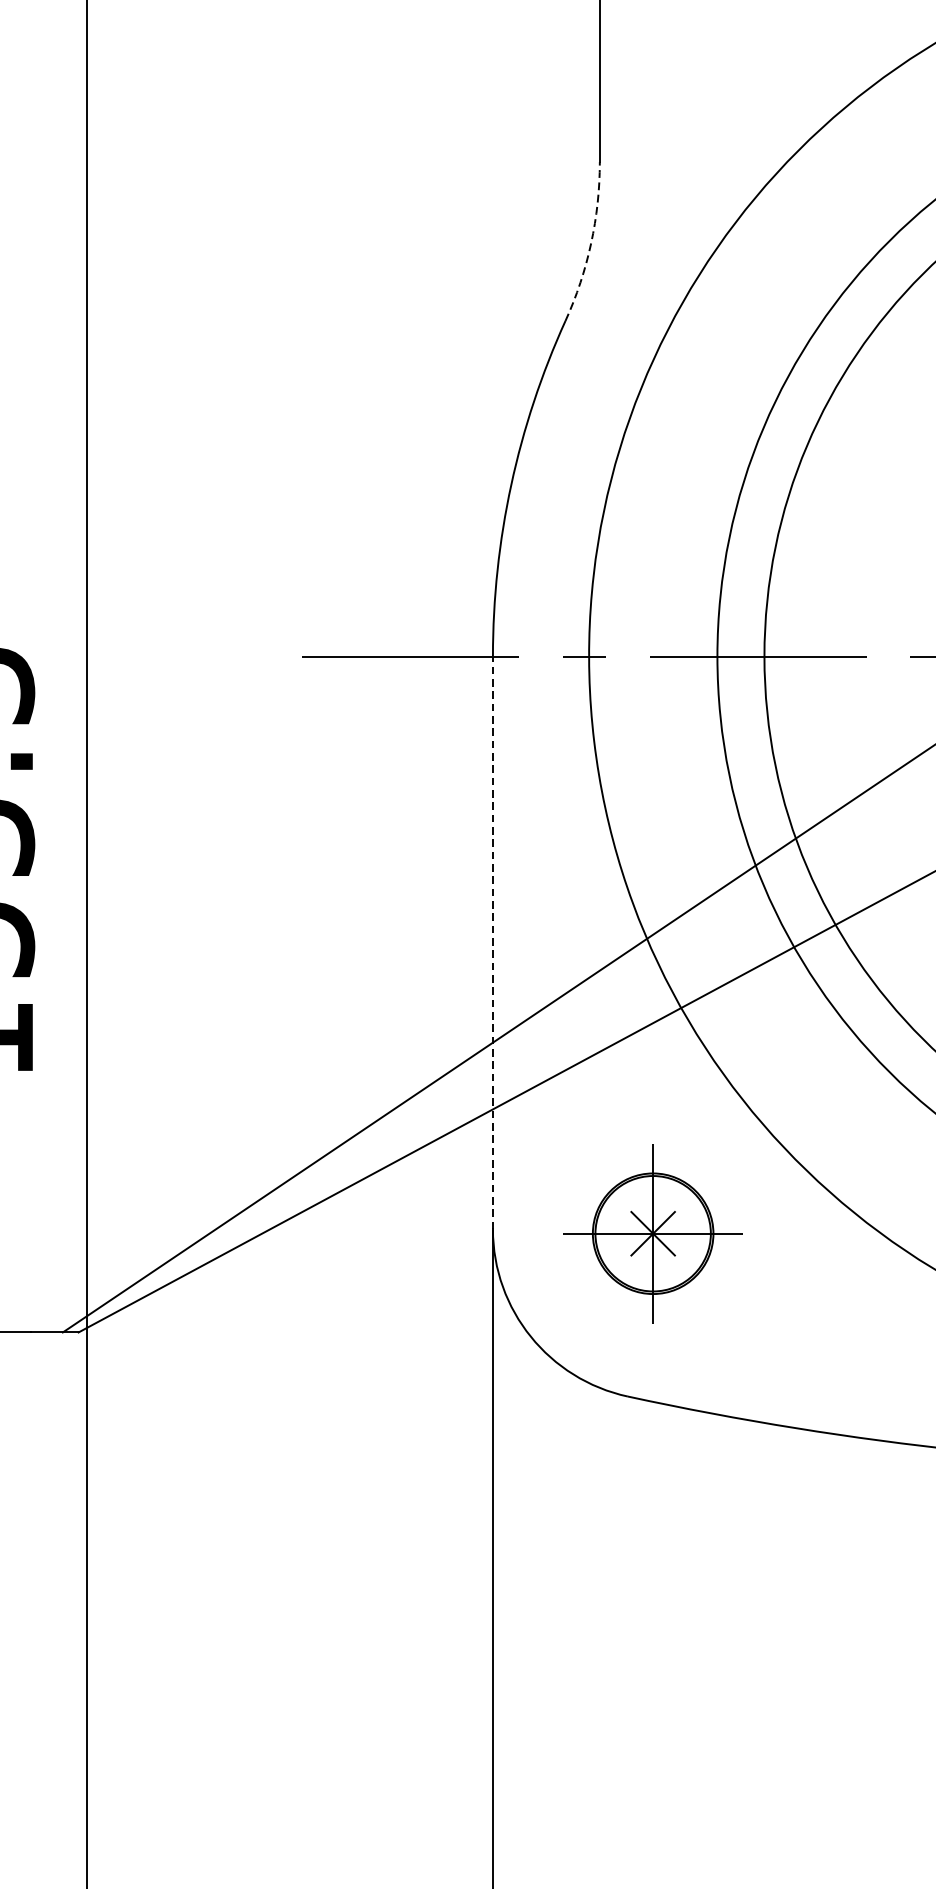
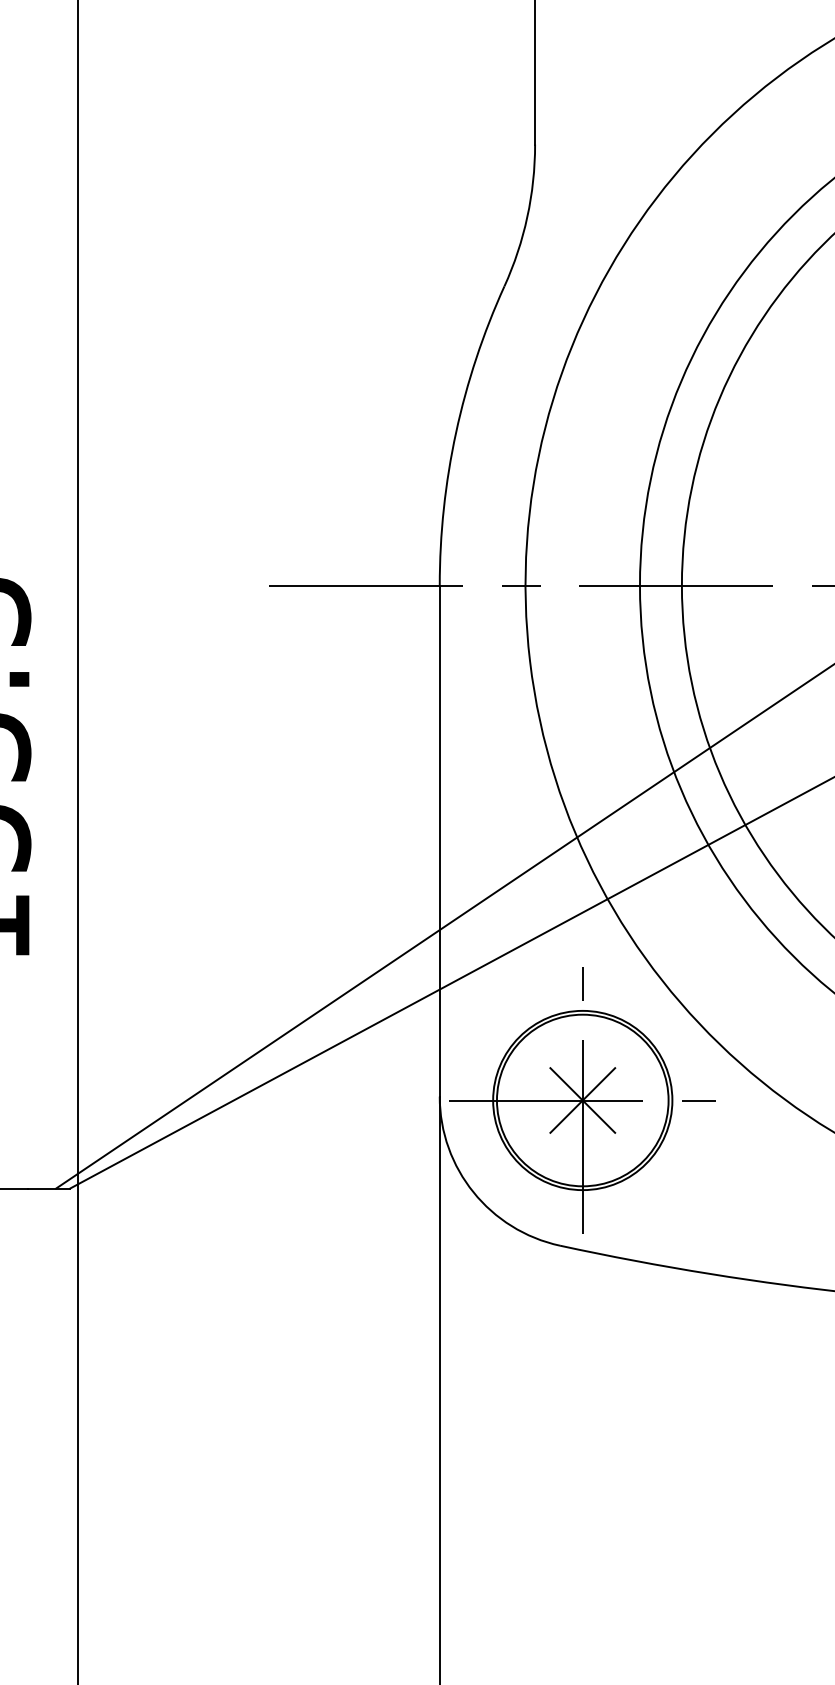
arc: (591, 243) -> (527, 217), dashed -> solid
line: (492, 942) -> (439, 840), dashed -> solid
part: (652, 1233) -> (582, 1100), size x1.67

